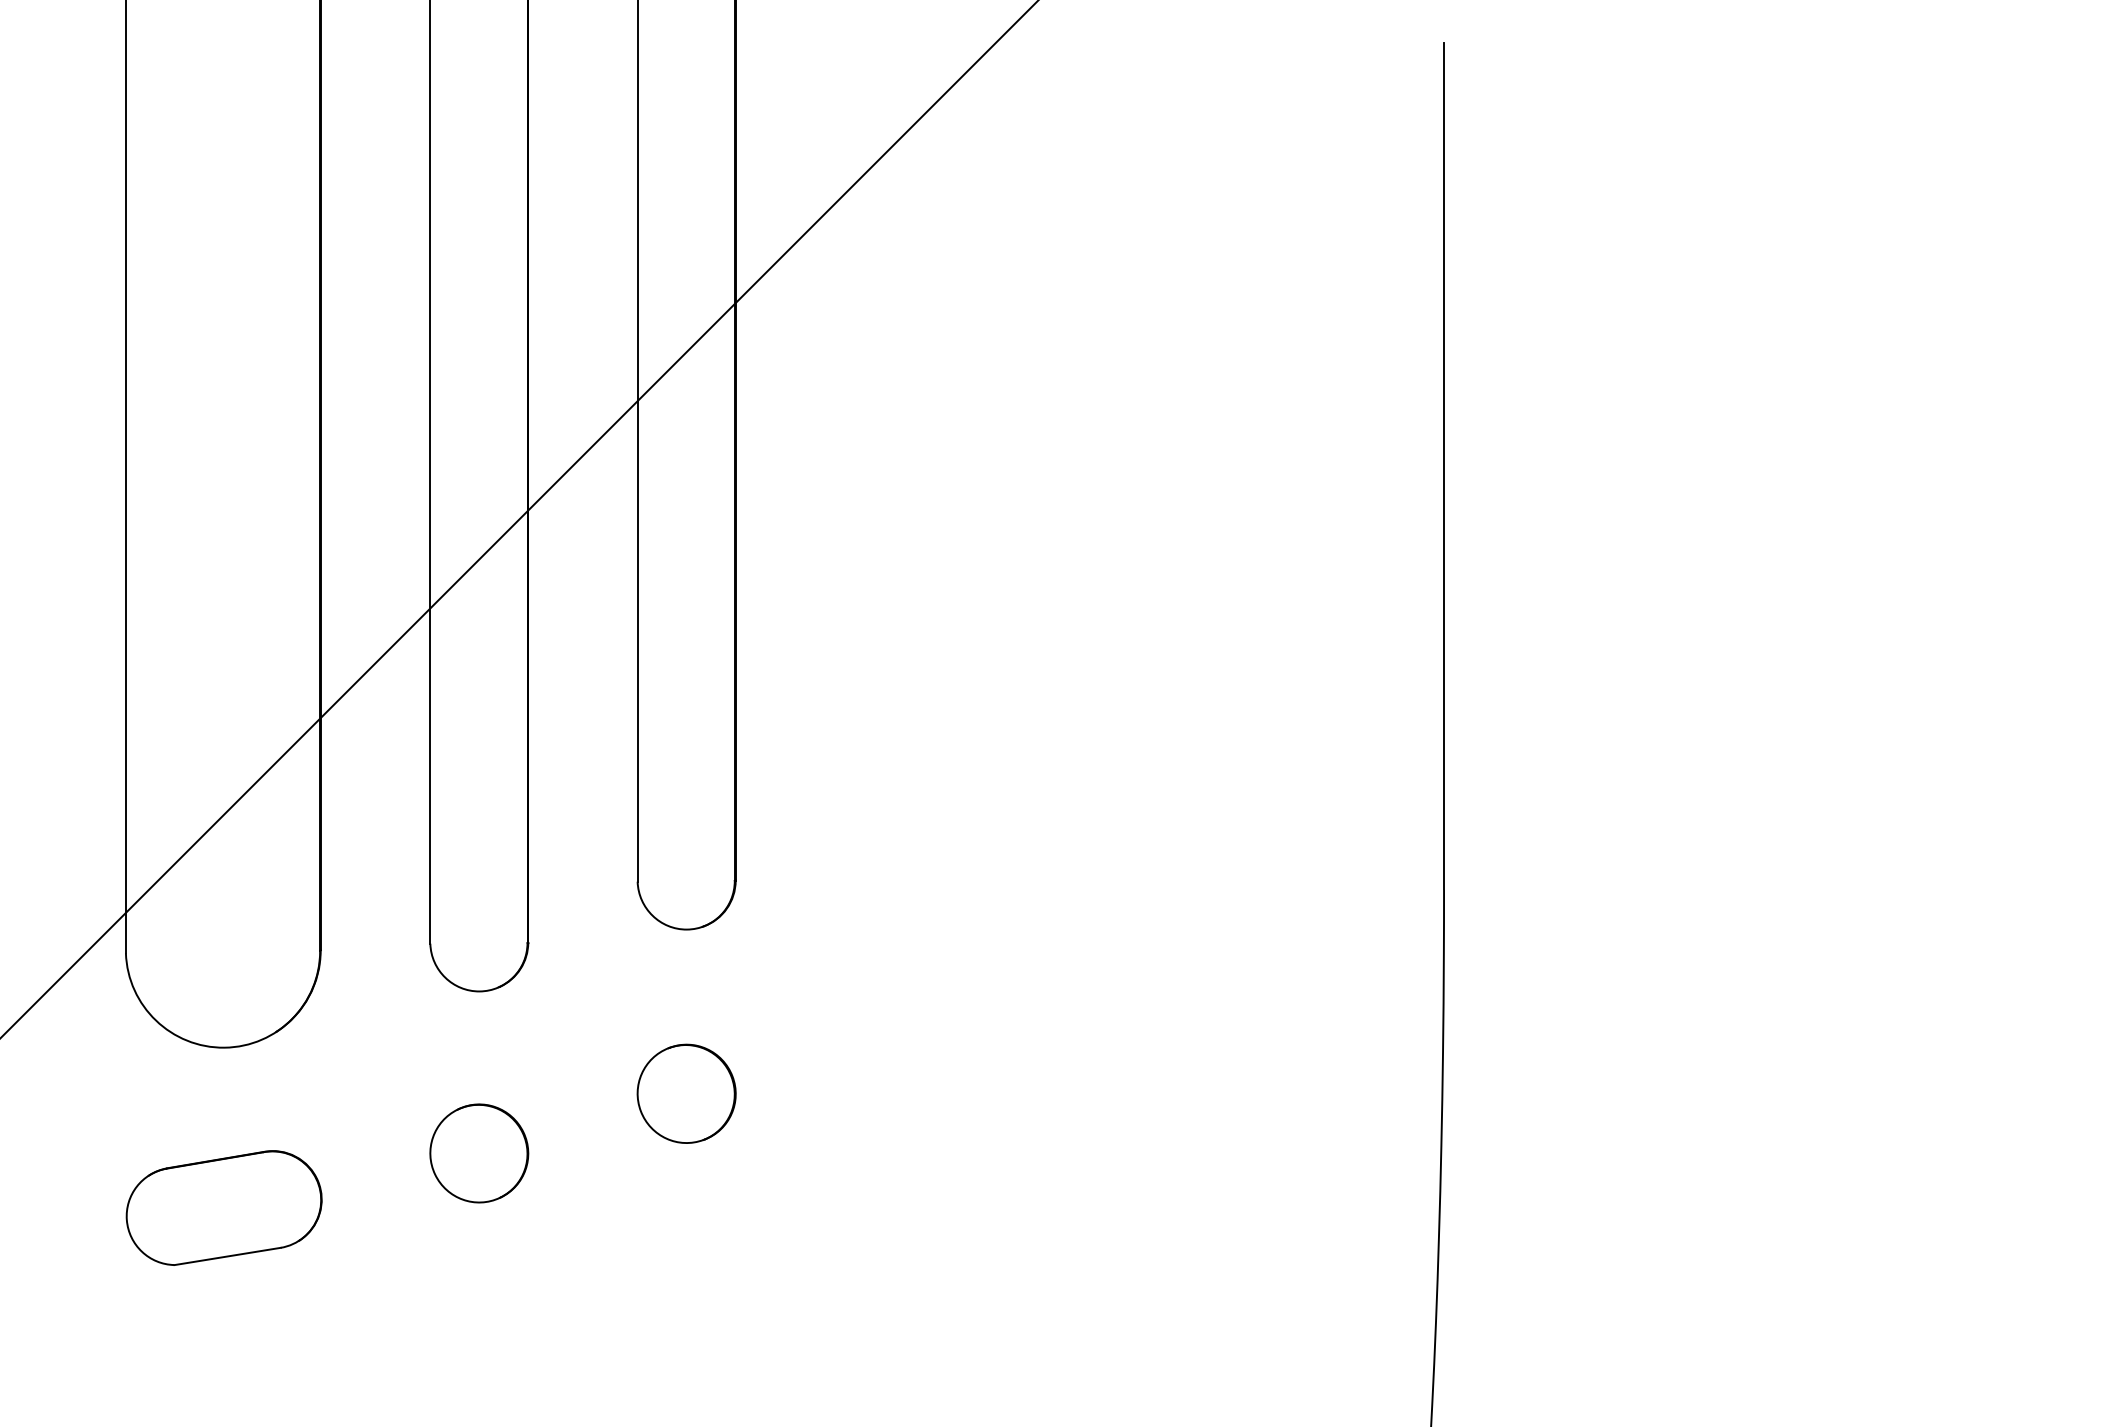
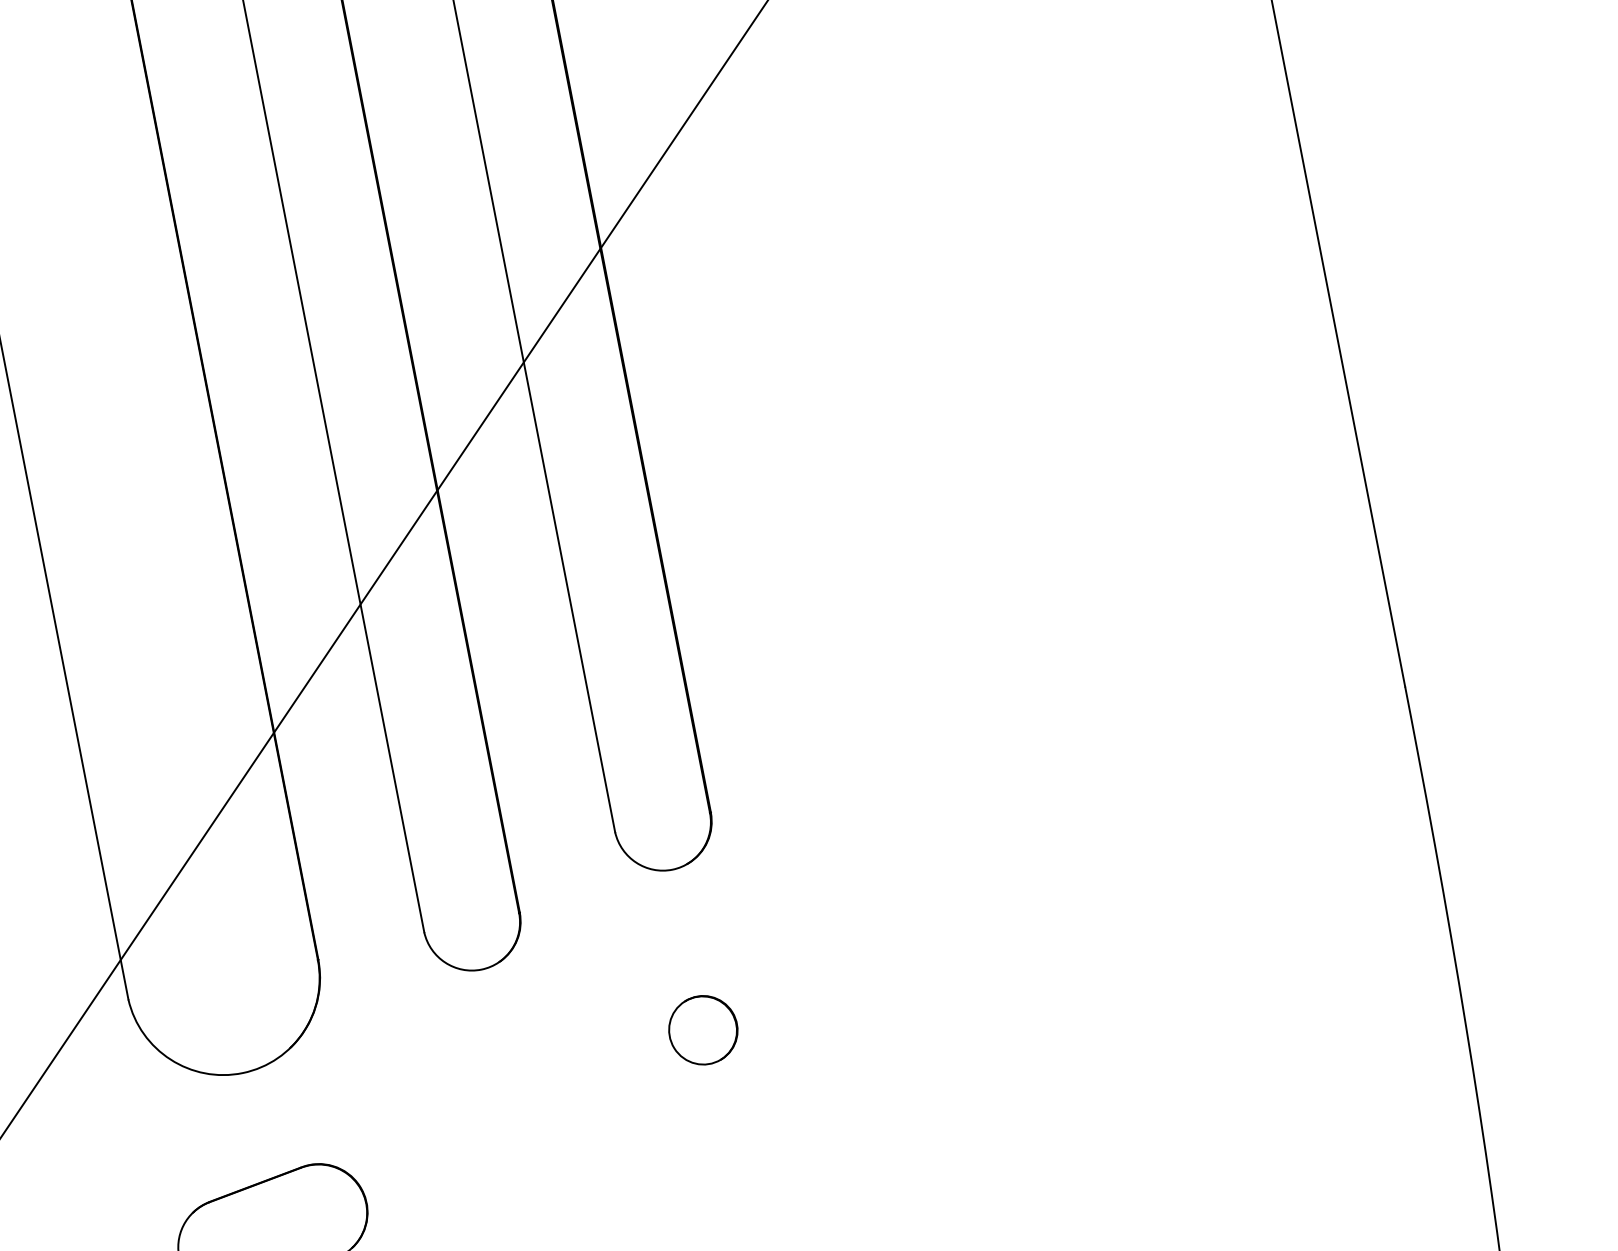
part: (686, 1093) -> (703, 1030), size x0.7
part: (479, 1153) -> (512, 1128), removed

